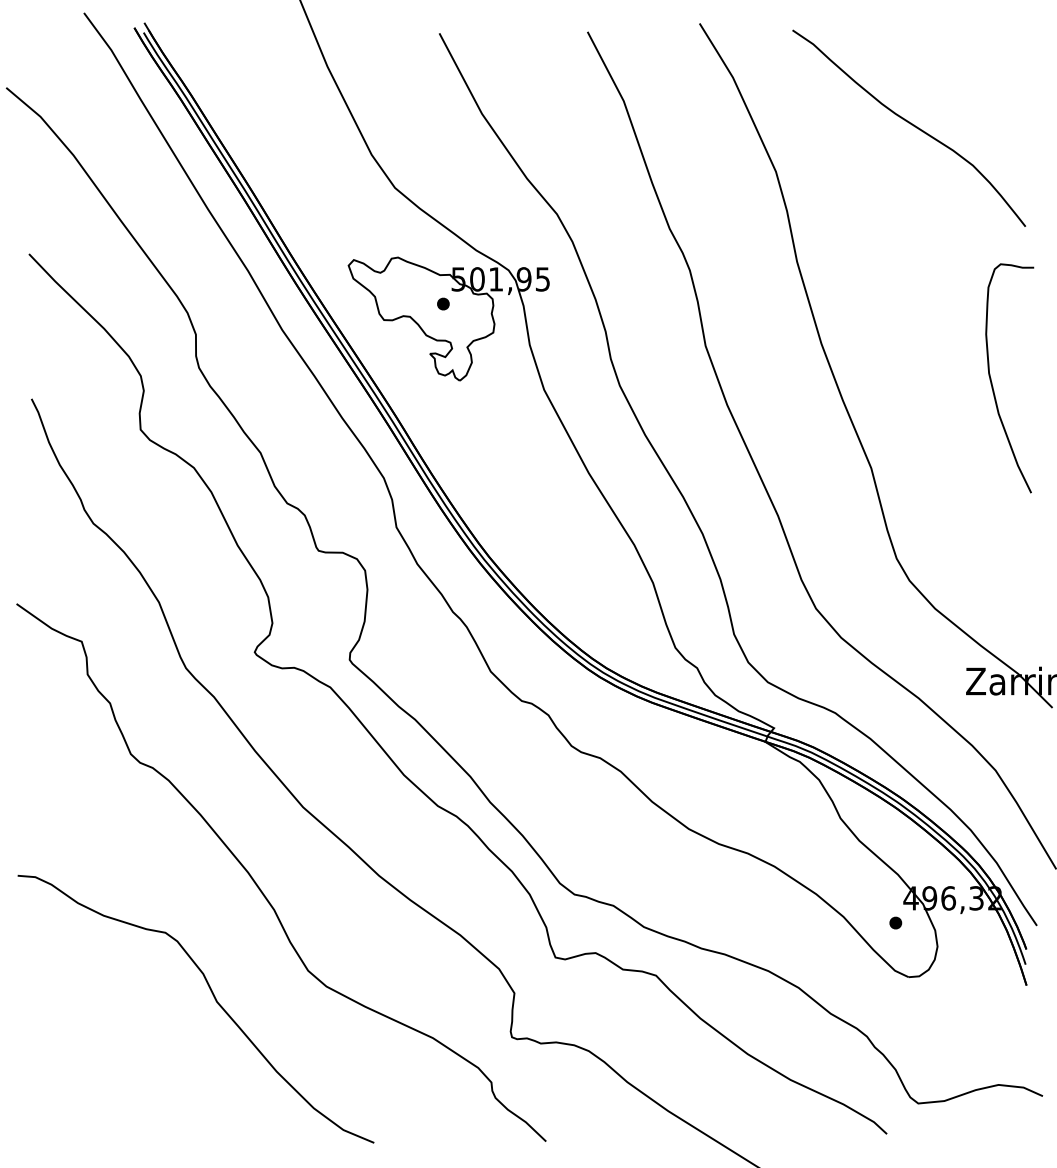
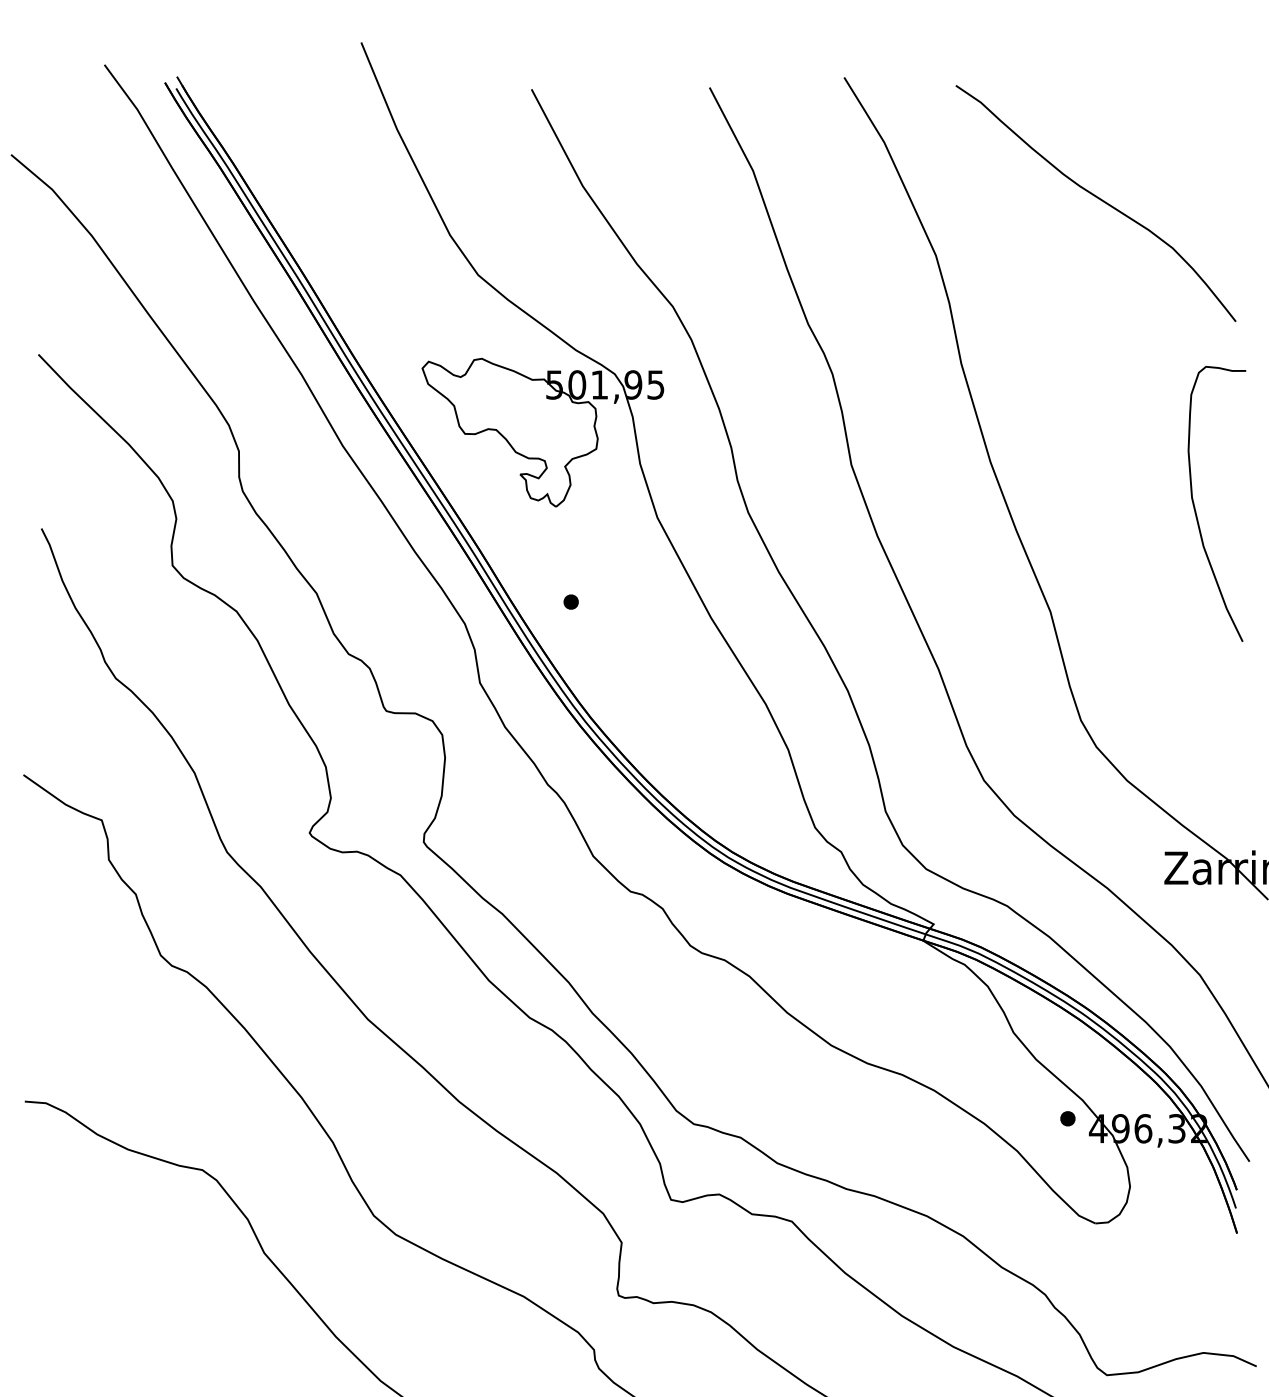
part: (443, 303) -> (571, 601), moved
part: (895, 922) -> (1067, 1118), moved

